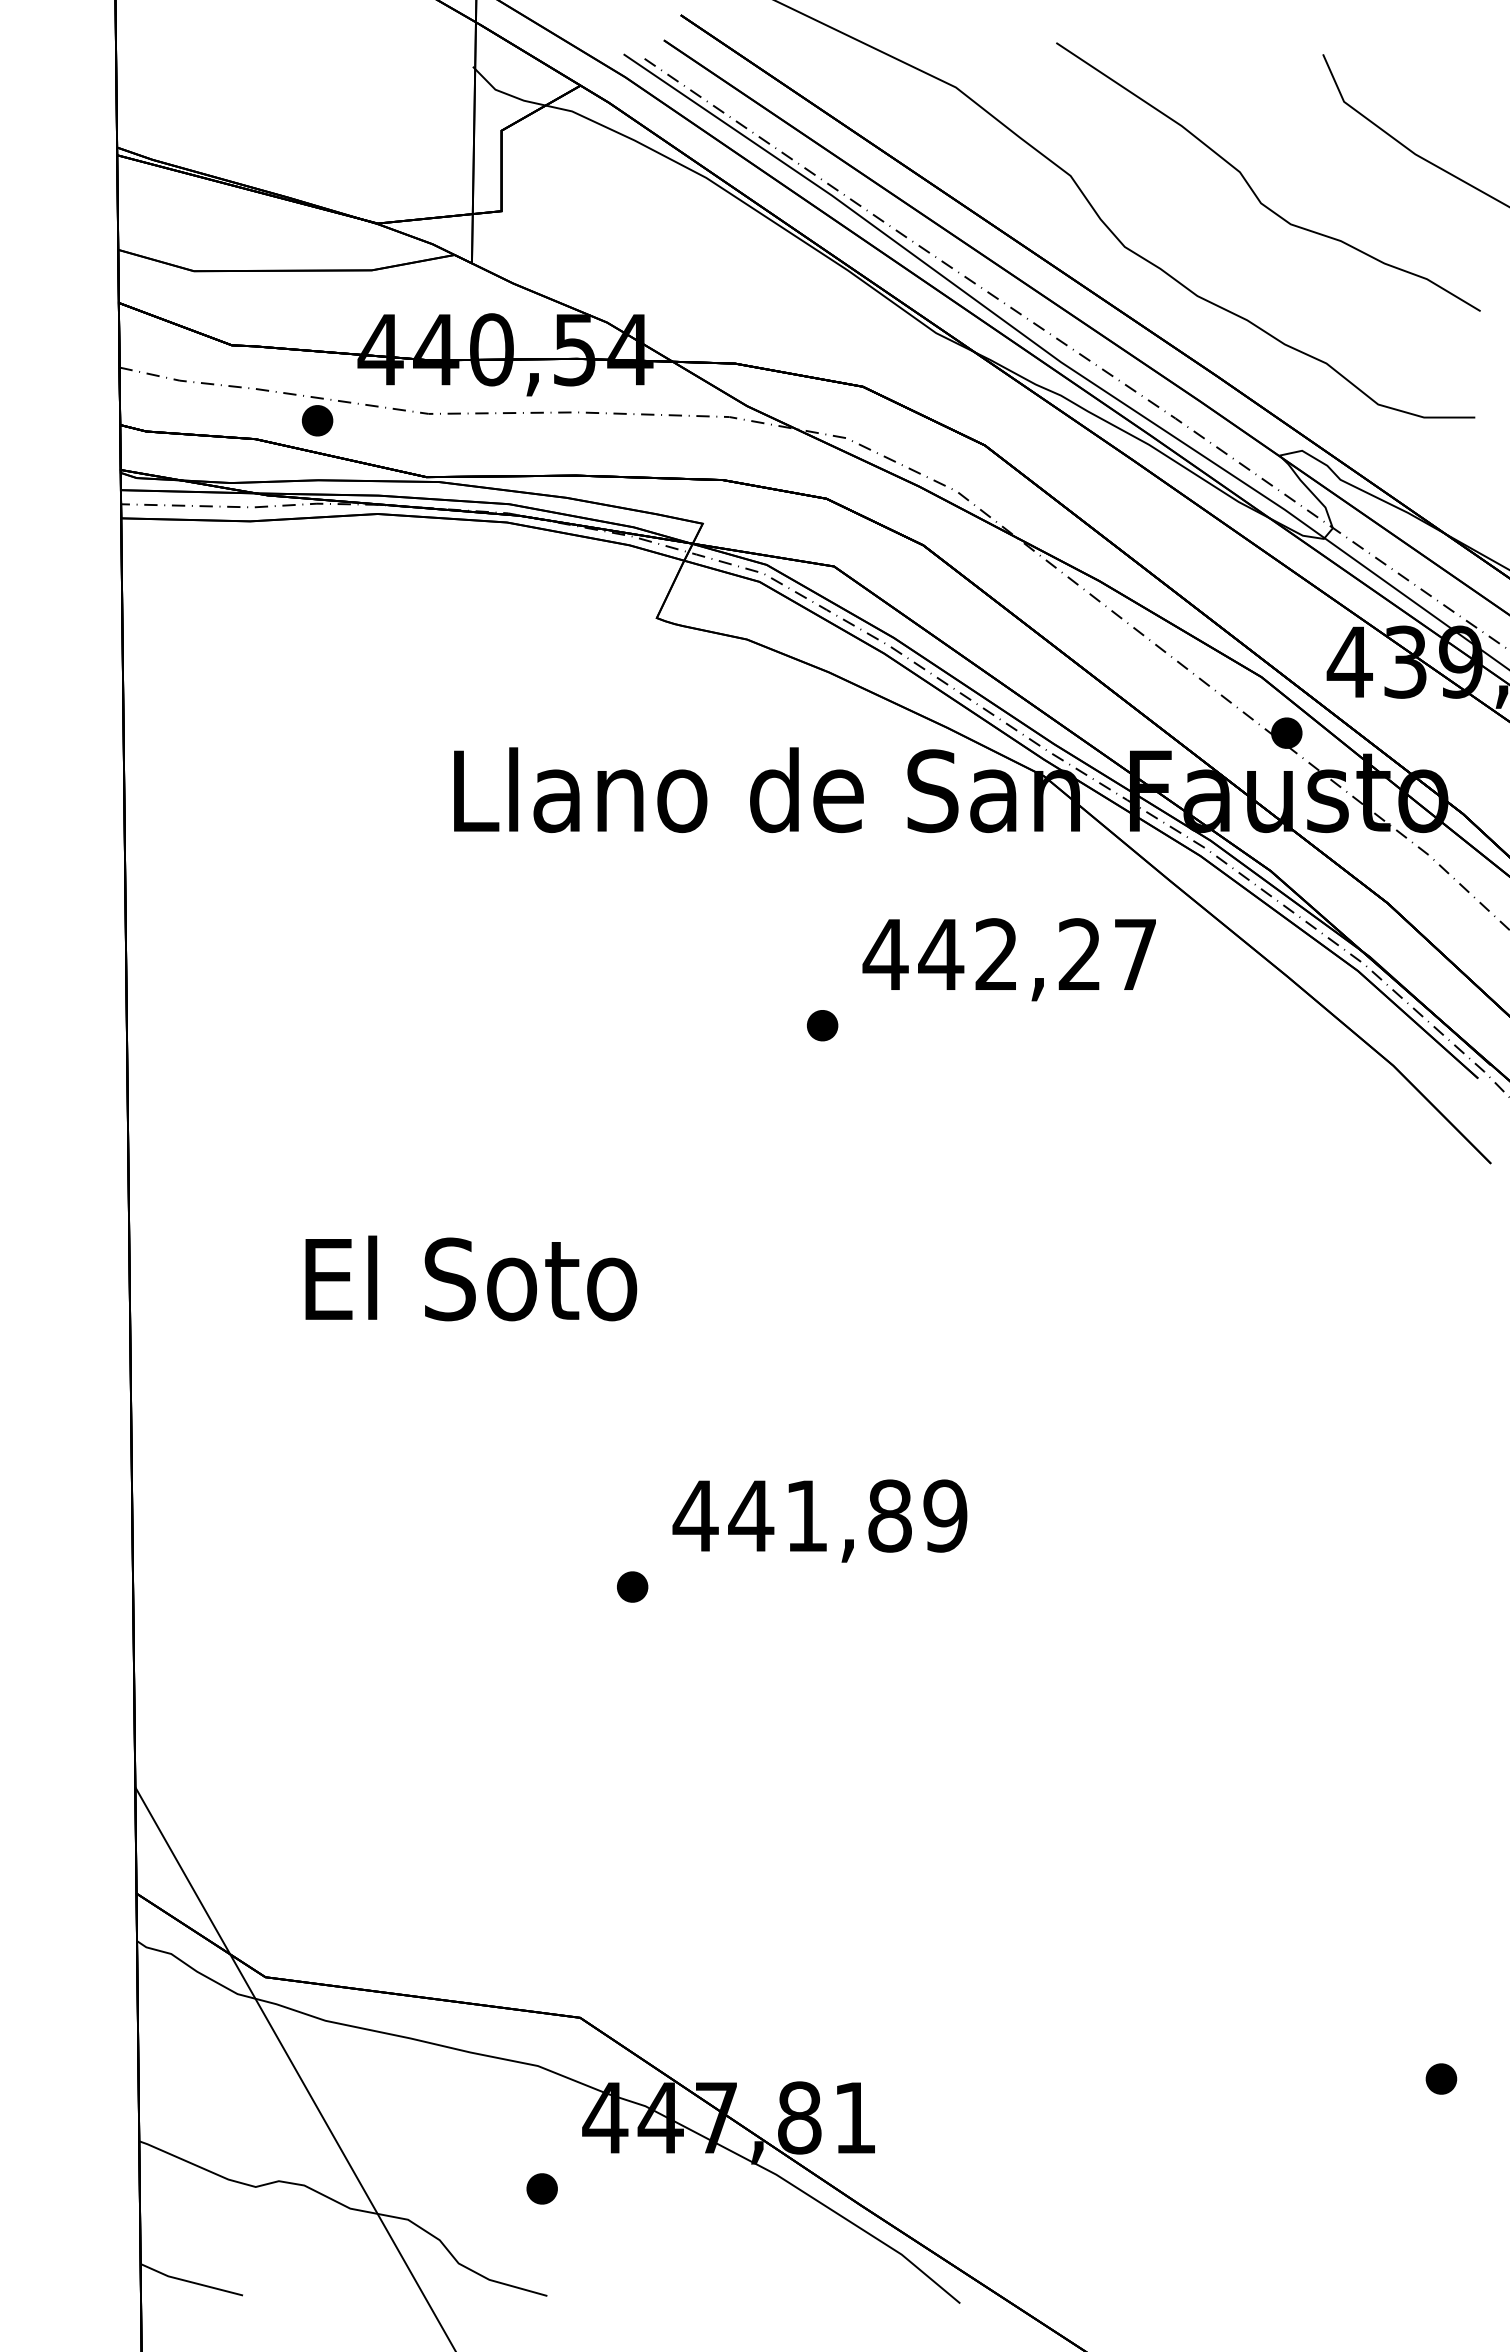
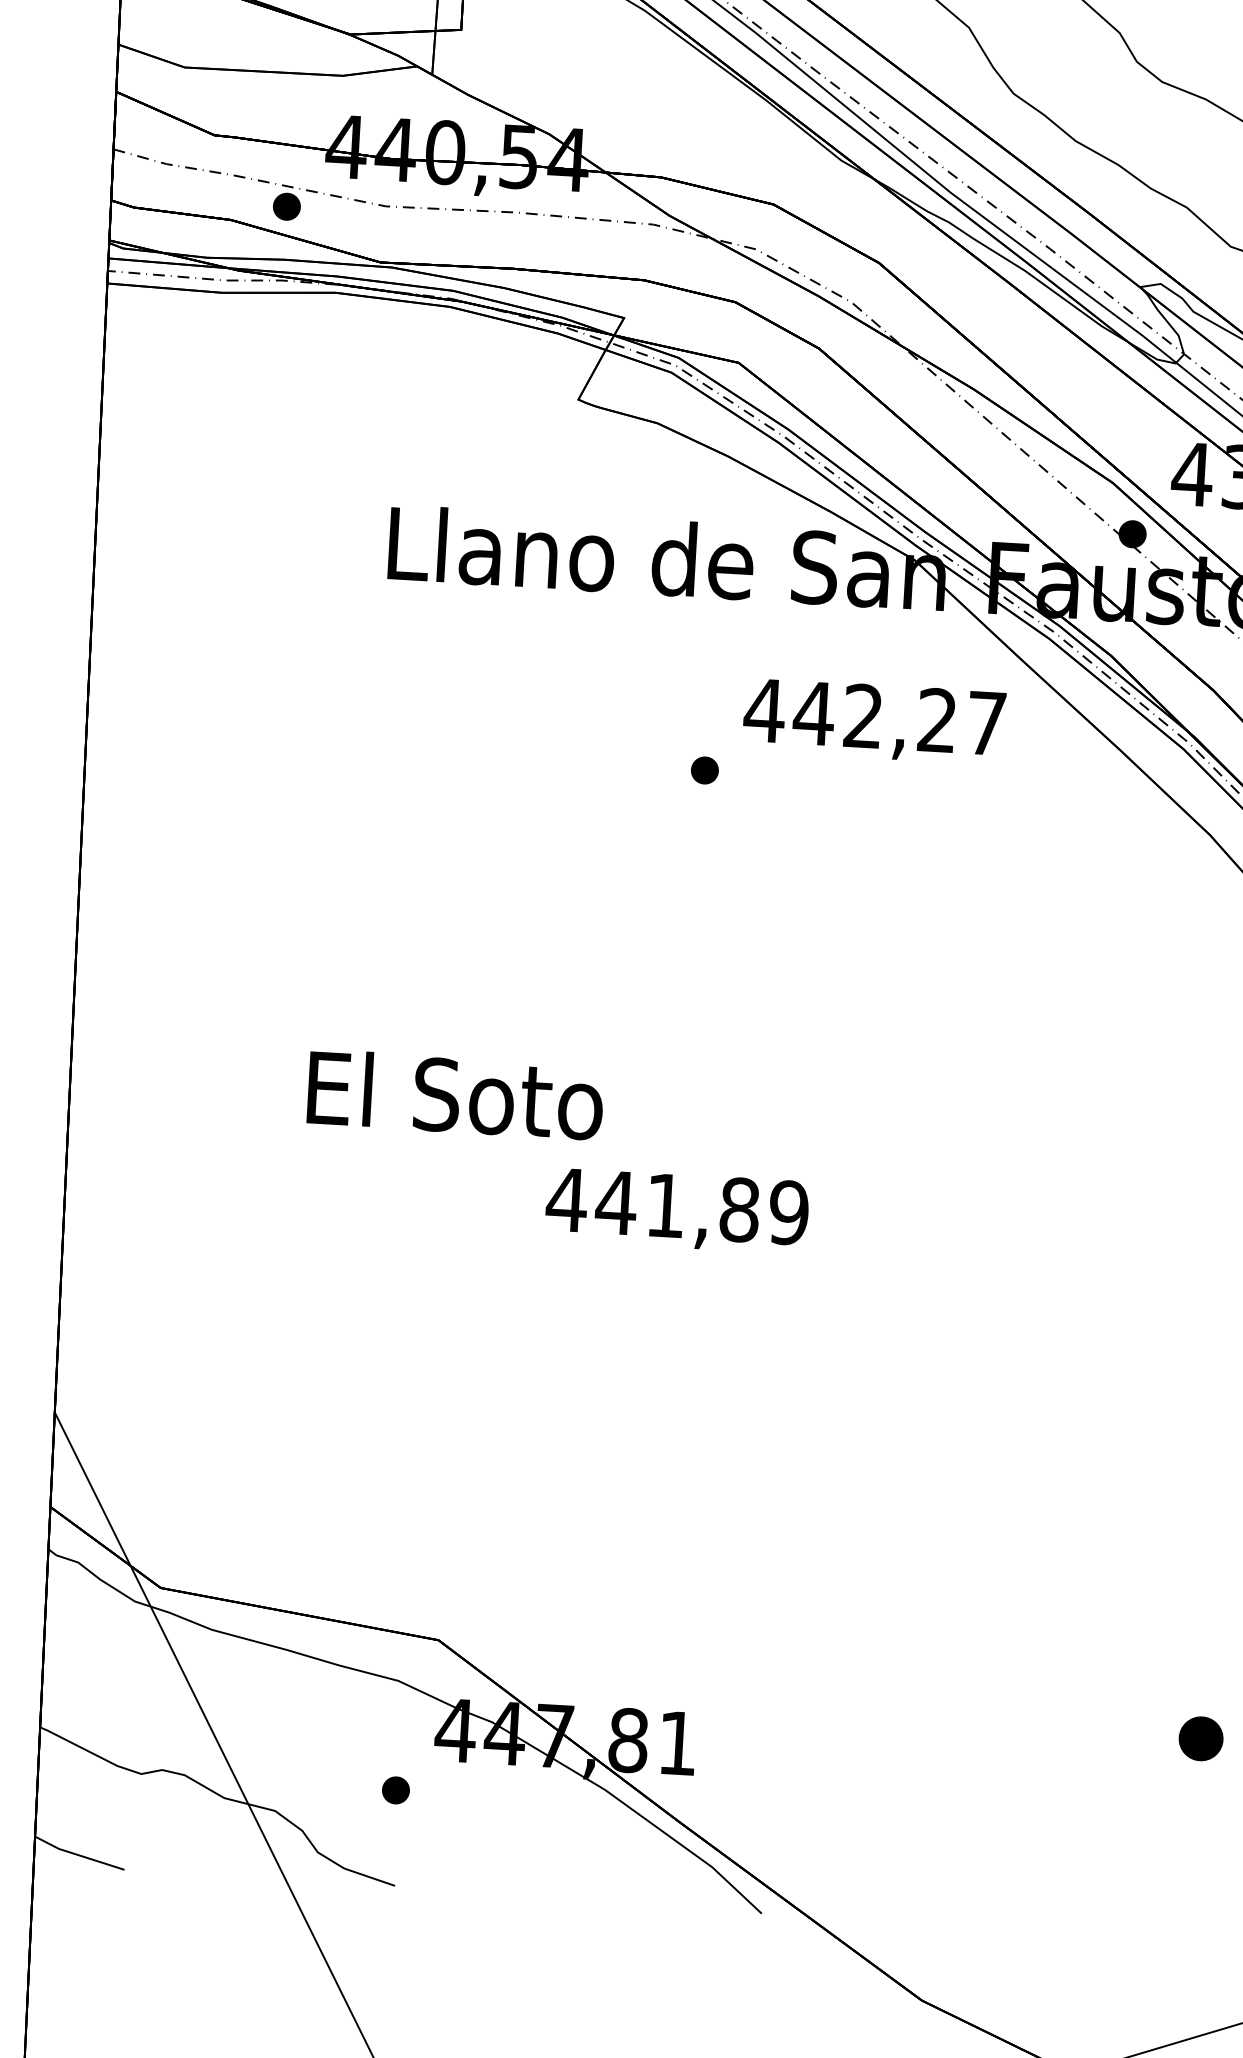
text: (471, 1278) -> (455, 1094), moved
part: (632, 1586) -> (507, 1259), removed
part: (1441, 2078) -> (1201, 1738), size x1.6

